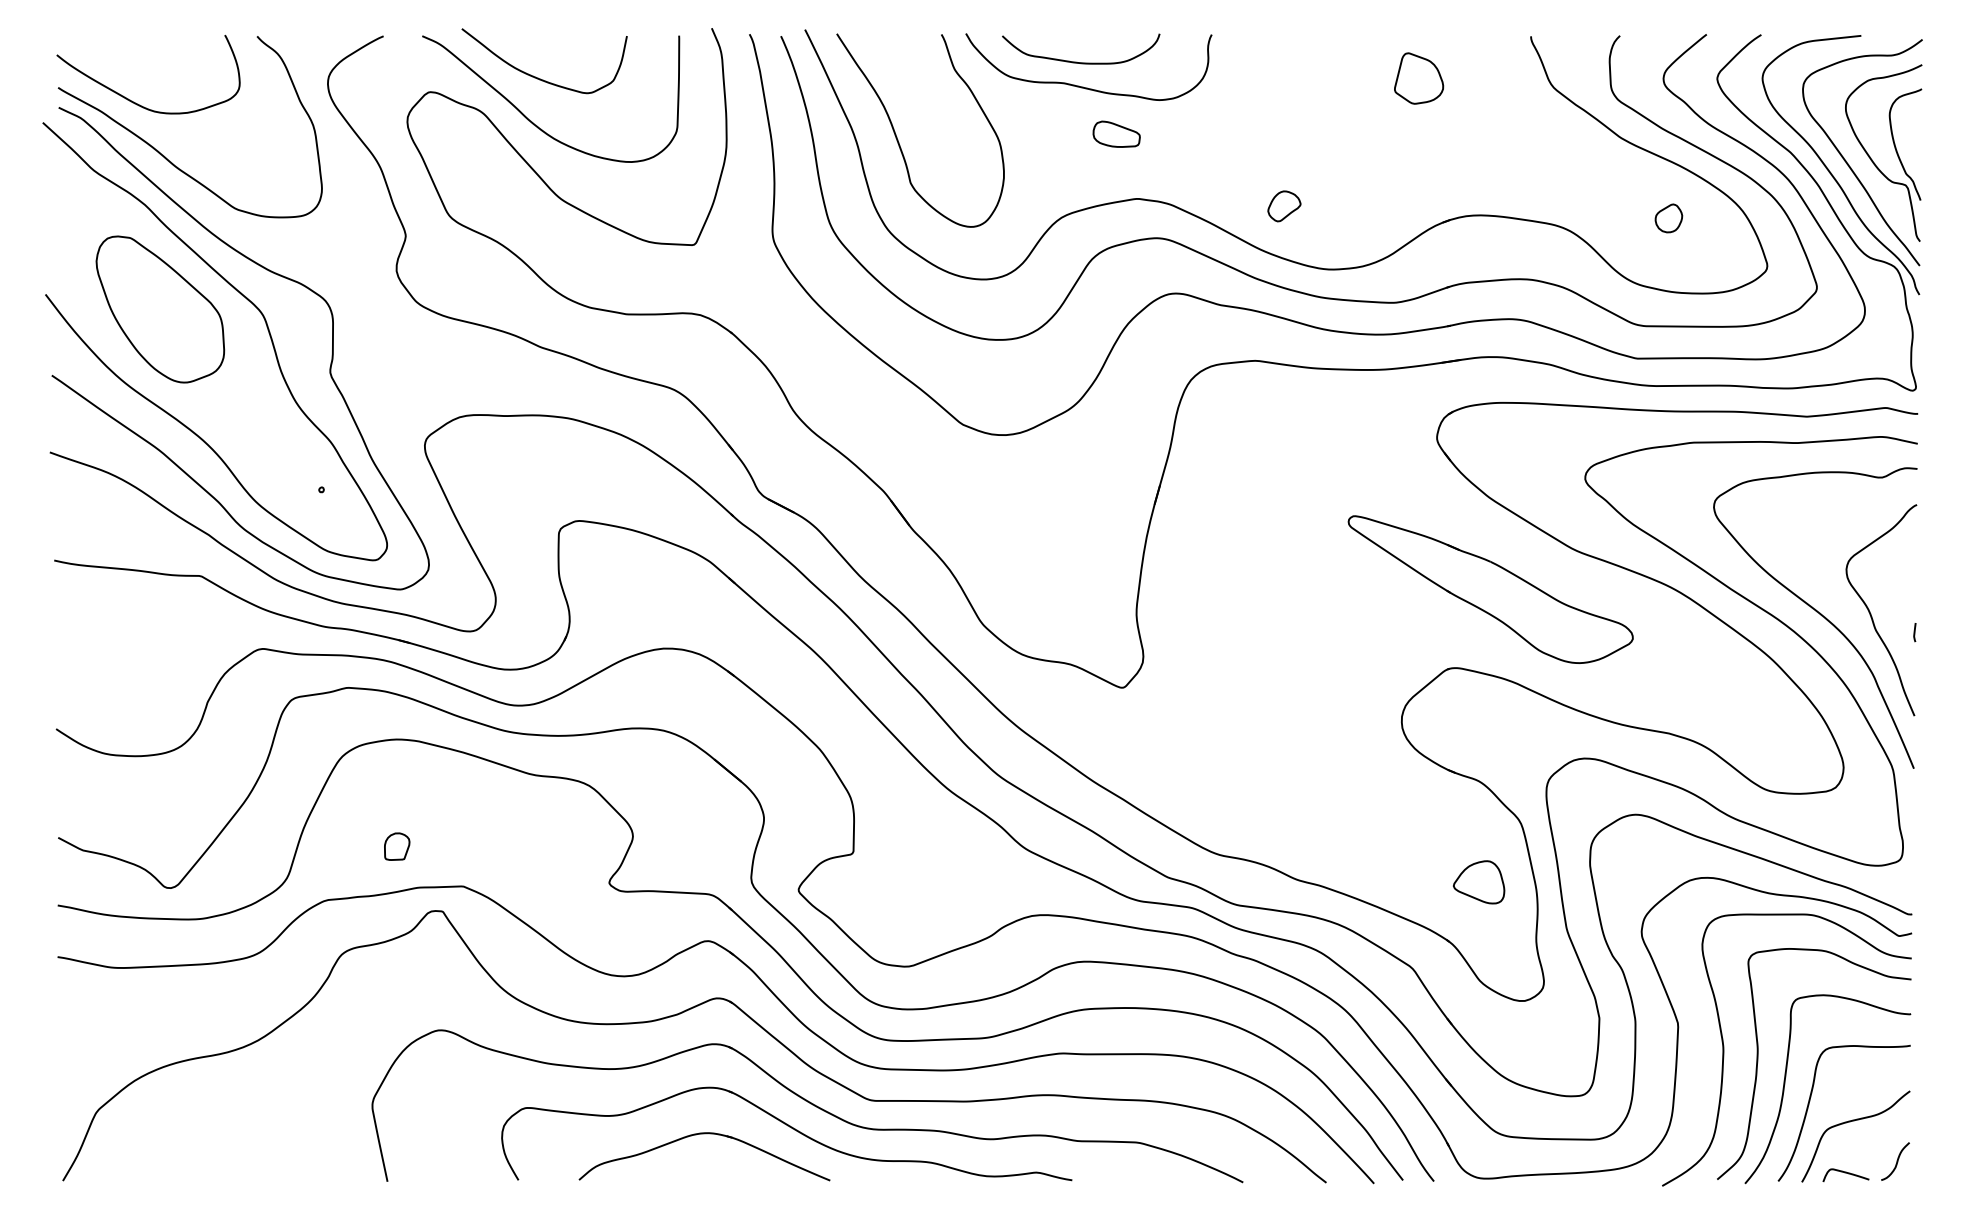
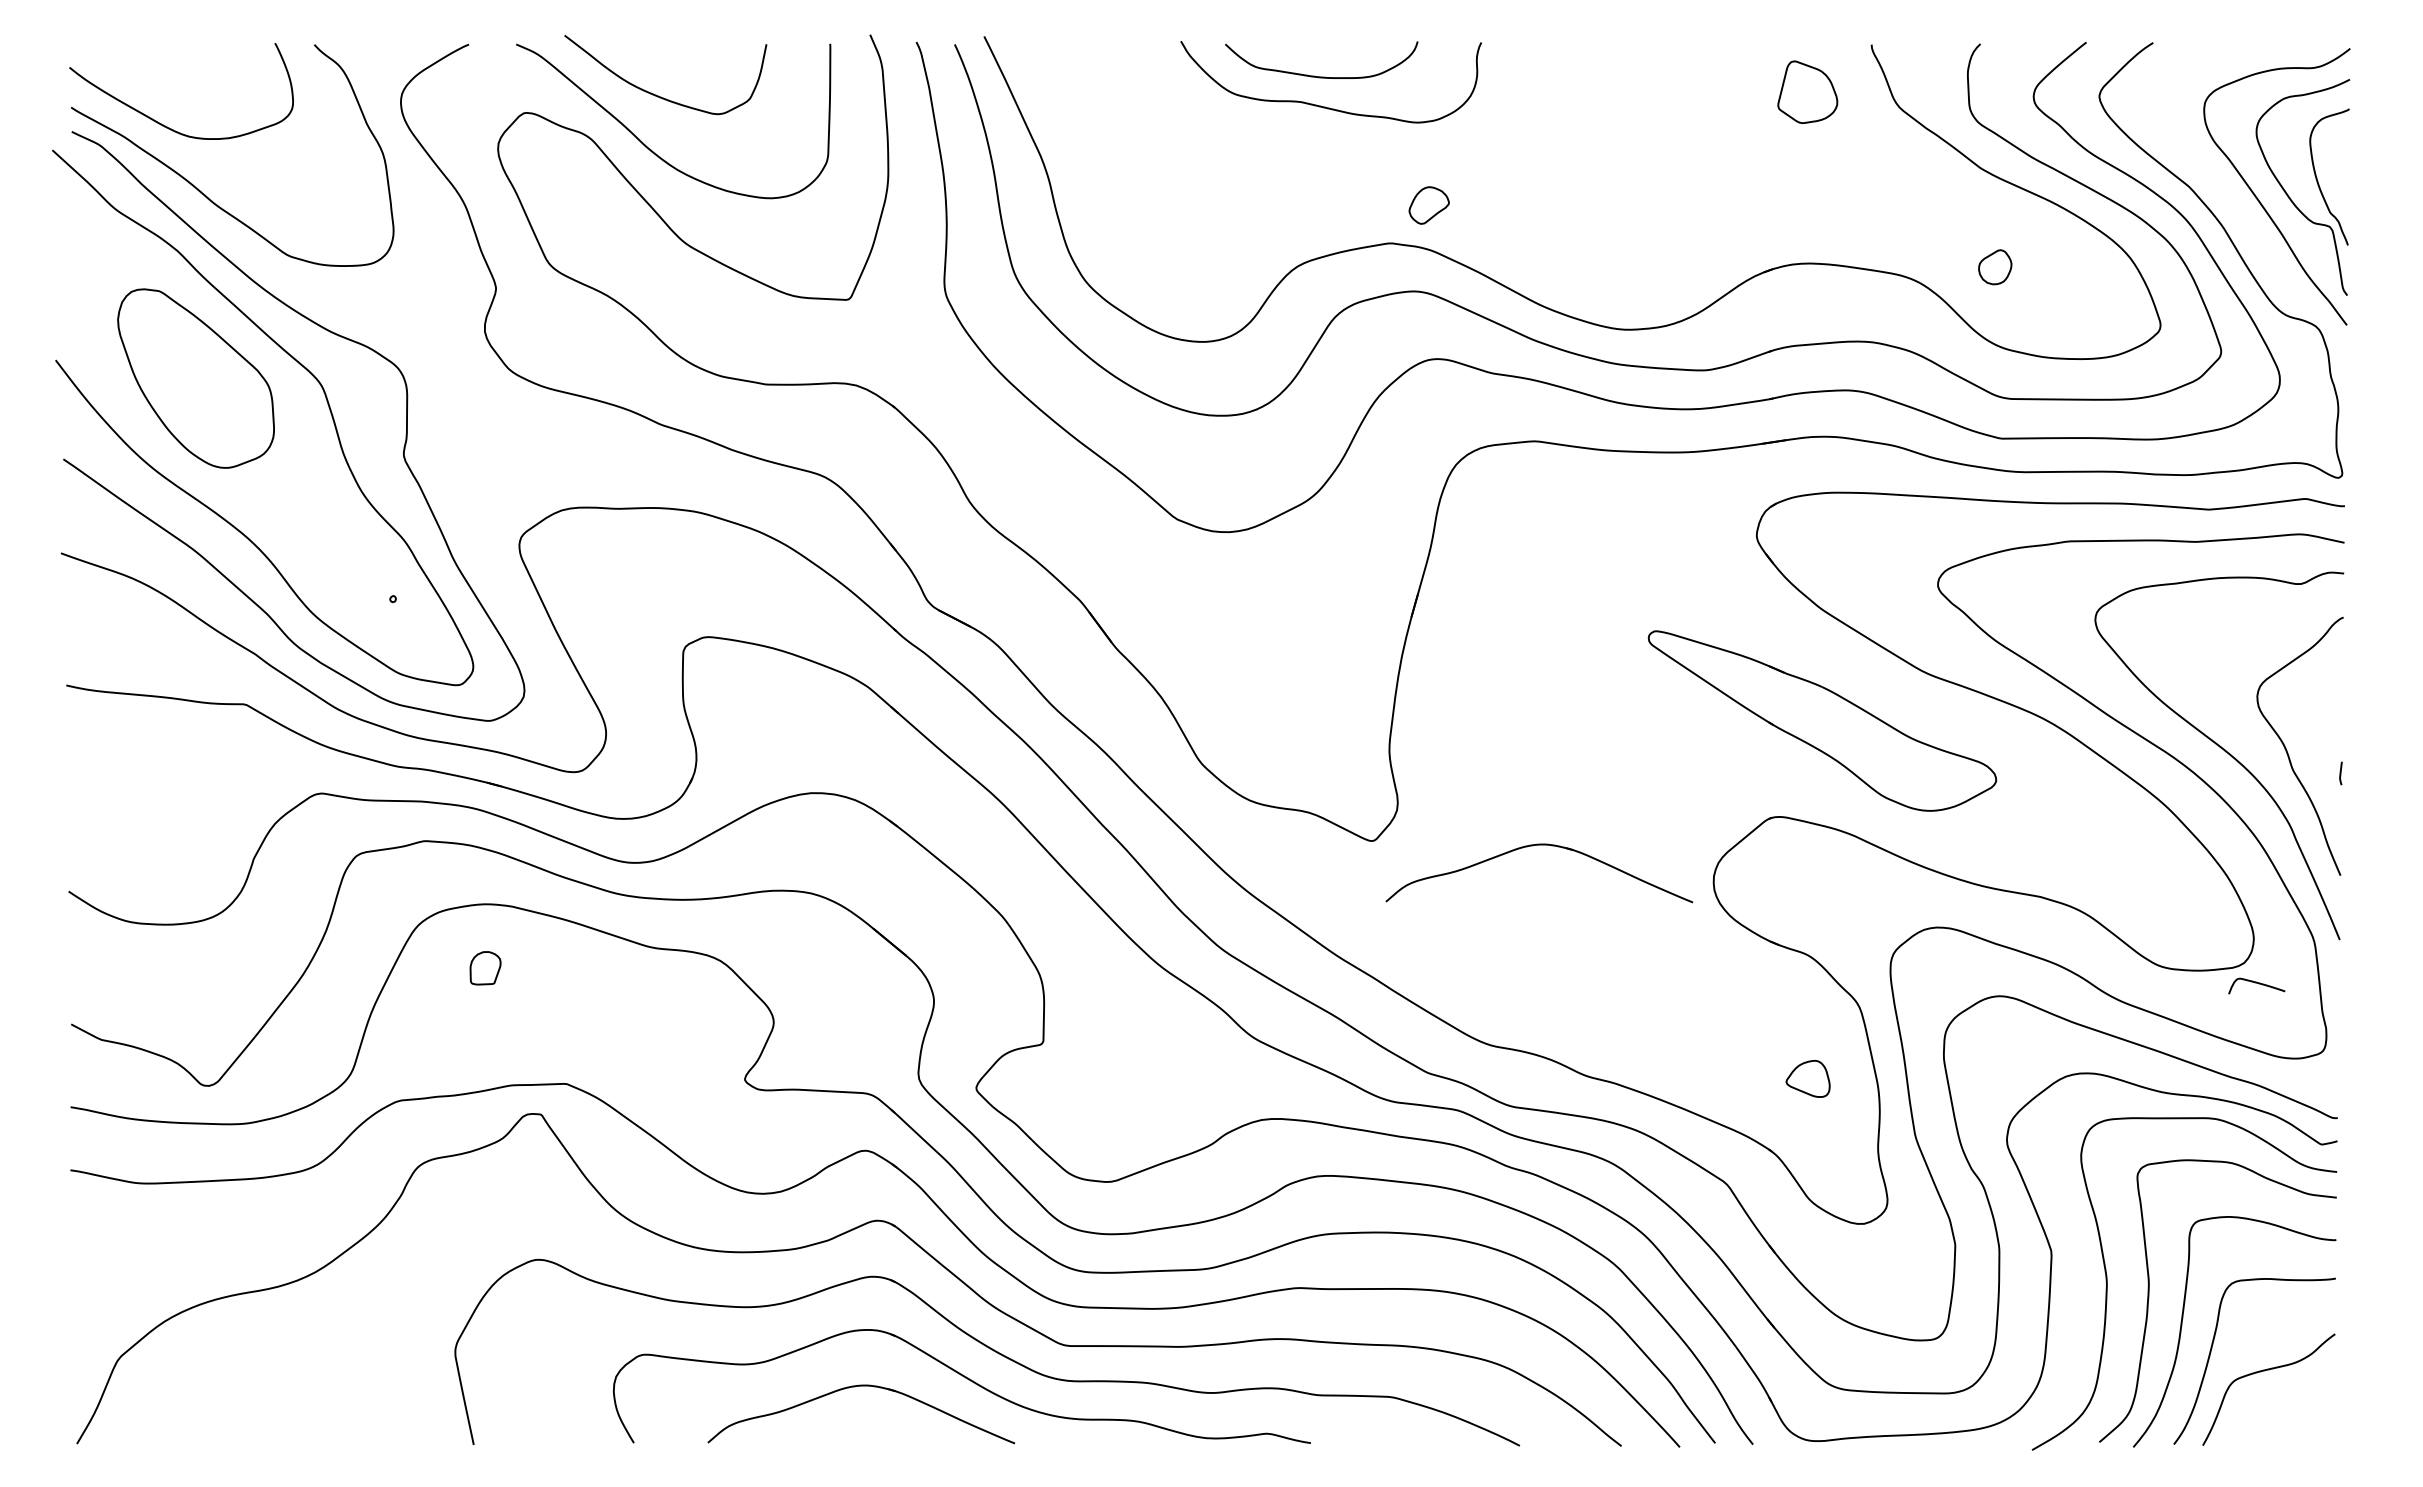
part: (1418, 77) -> (1807, 91), moved
part: (1116, 134) -> (1365, 164), removed
curve: (897, 138) -> (1097, 169), removed
curve: (1830, 171) -> (2237, 209), removed
part: (1283, 206) -> (1428, 205), moved
part: (1669, 218) -> (1995, 267), moved
part: (1254, 692) -> (1533, 846), added
part: (397, 846) -> (485, 968), moved
part: (1478, 882) -> (1807, 1078), size x0.7
curve: (1896, 1160) -> (2318, 1419), removed
curve: (1845, 1173) -> (2256, 983), moved

